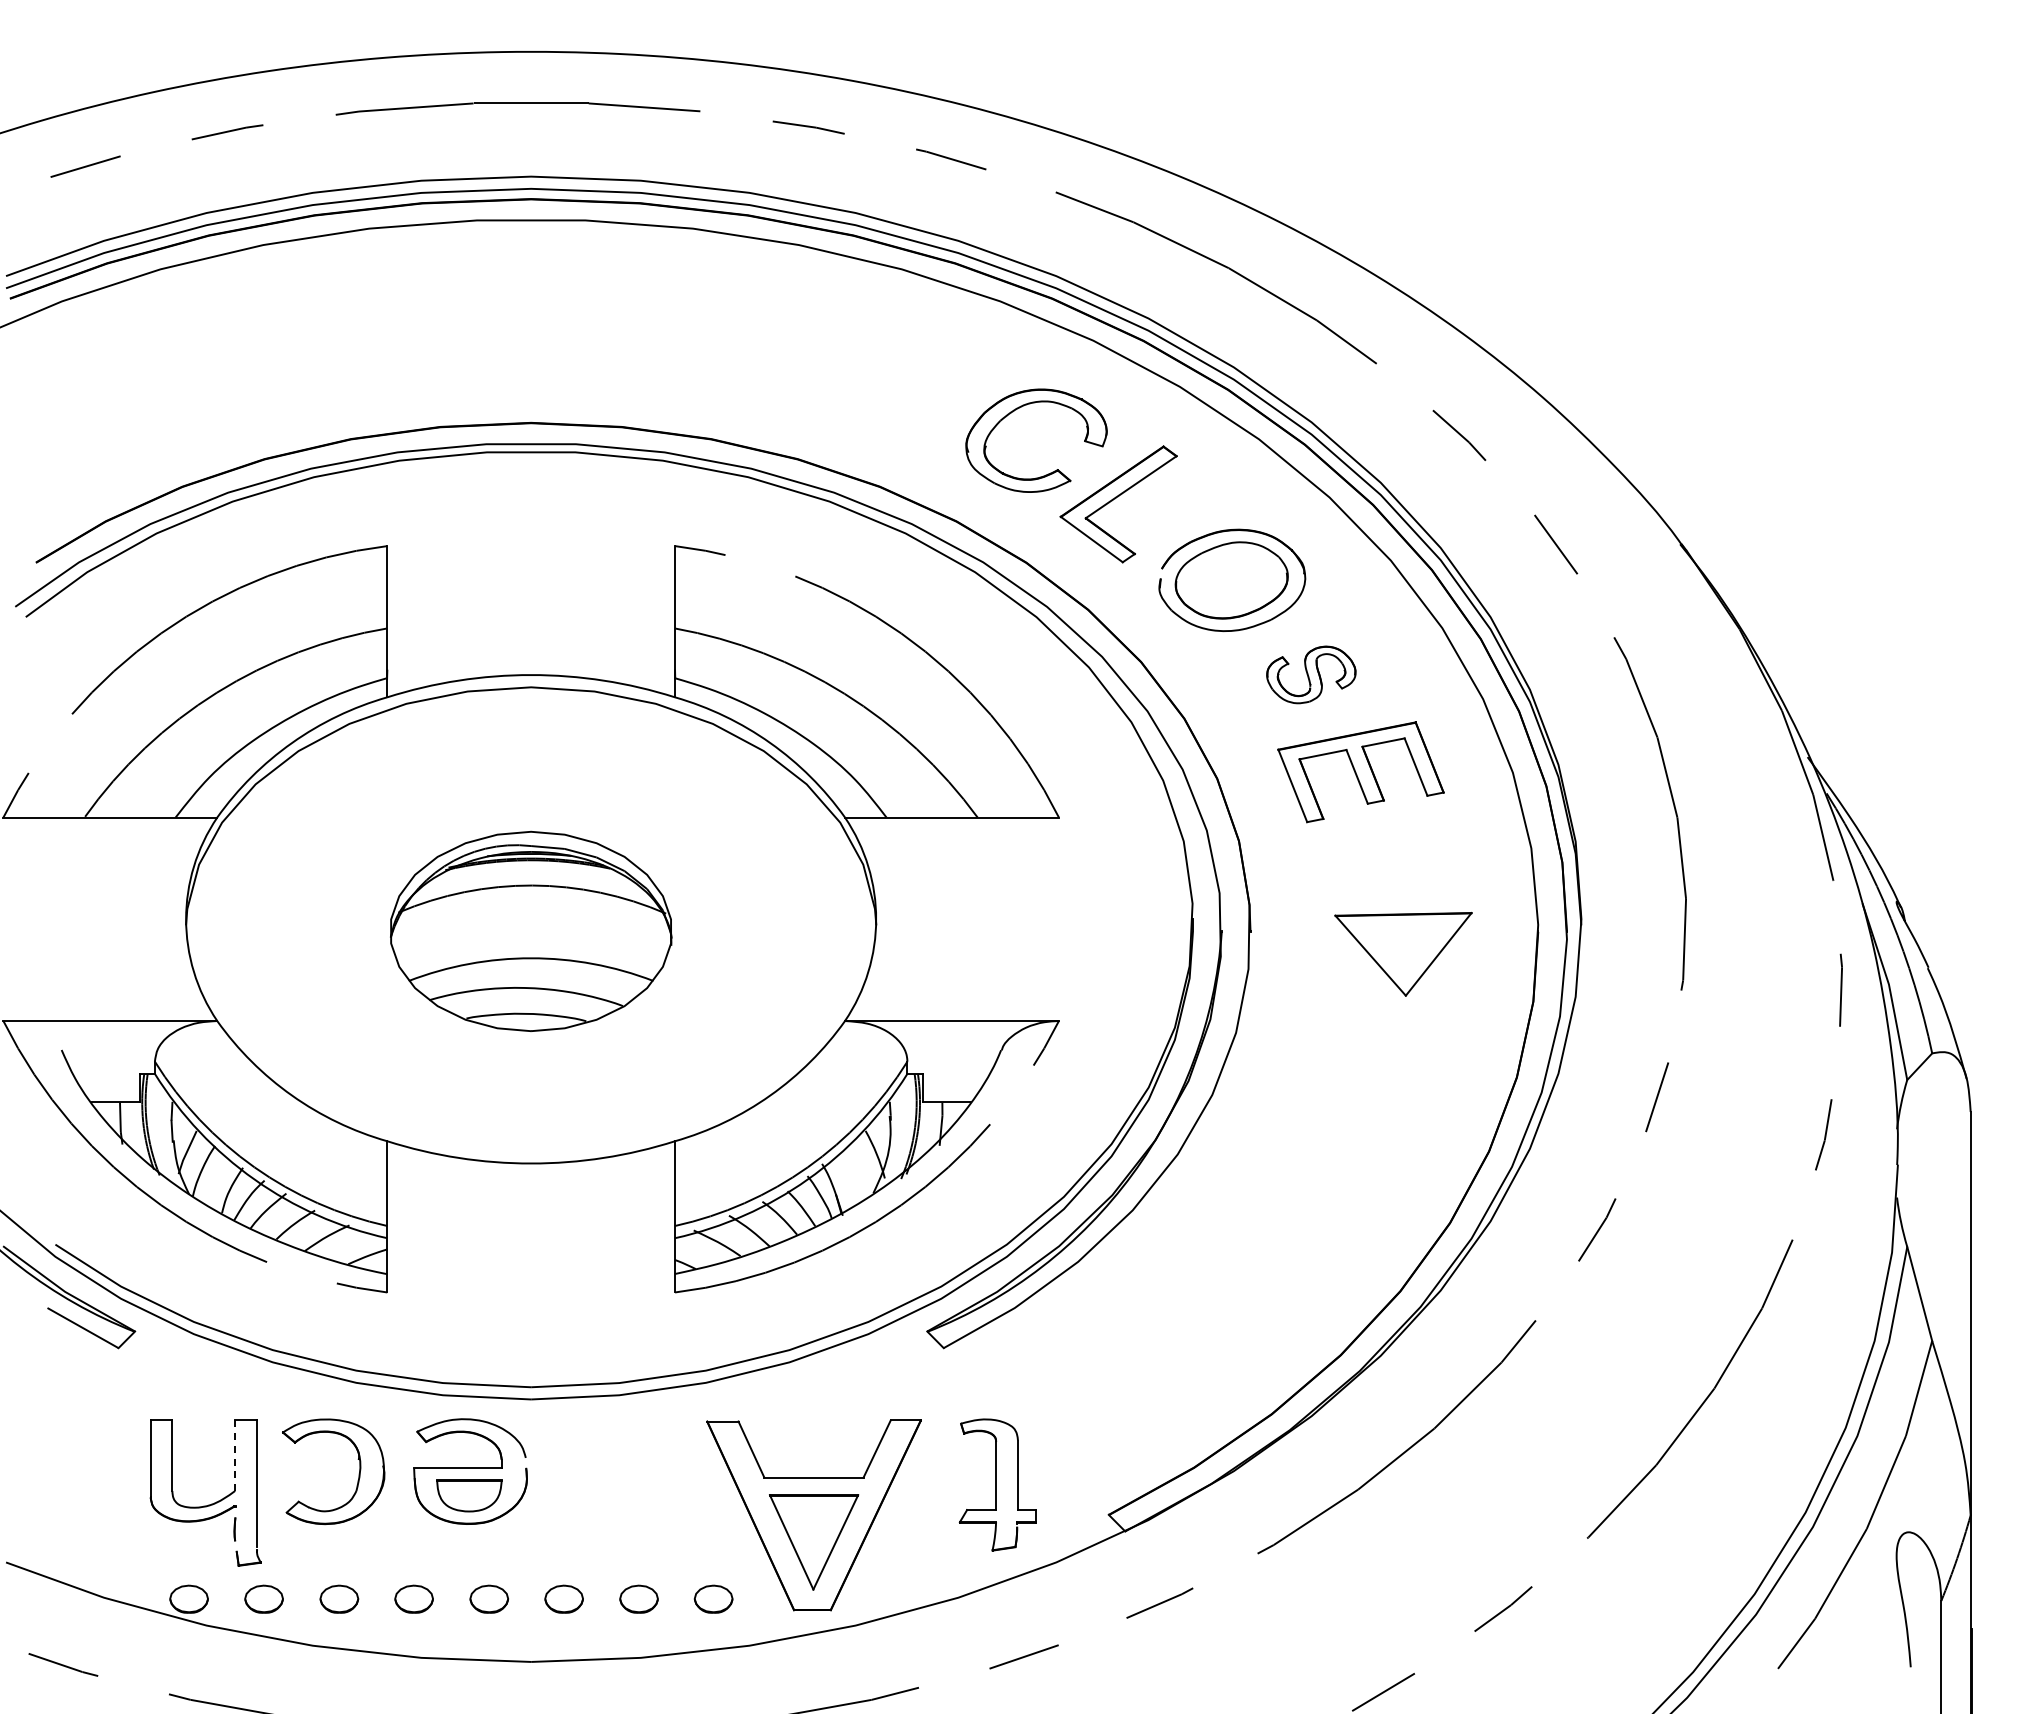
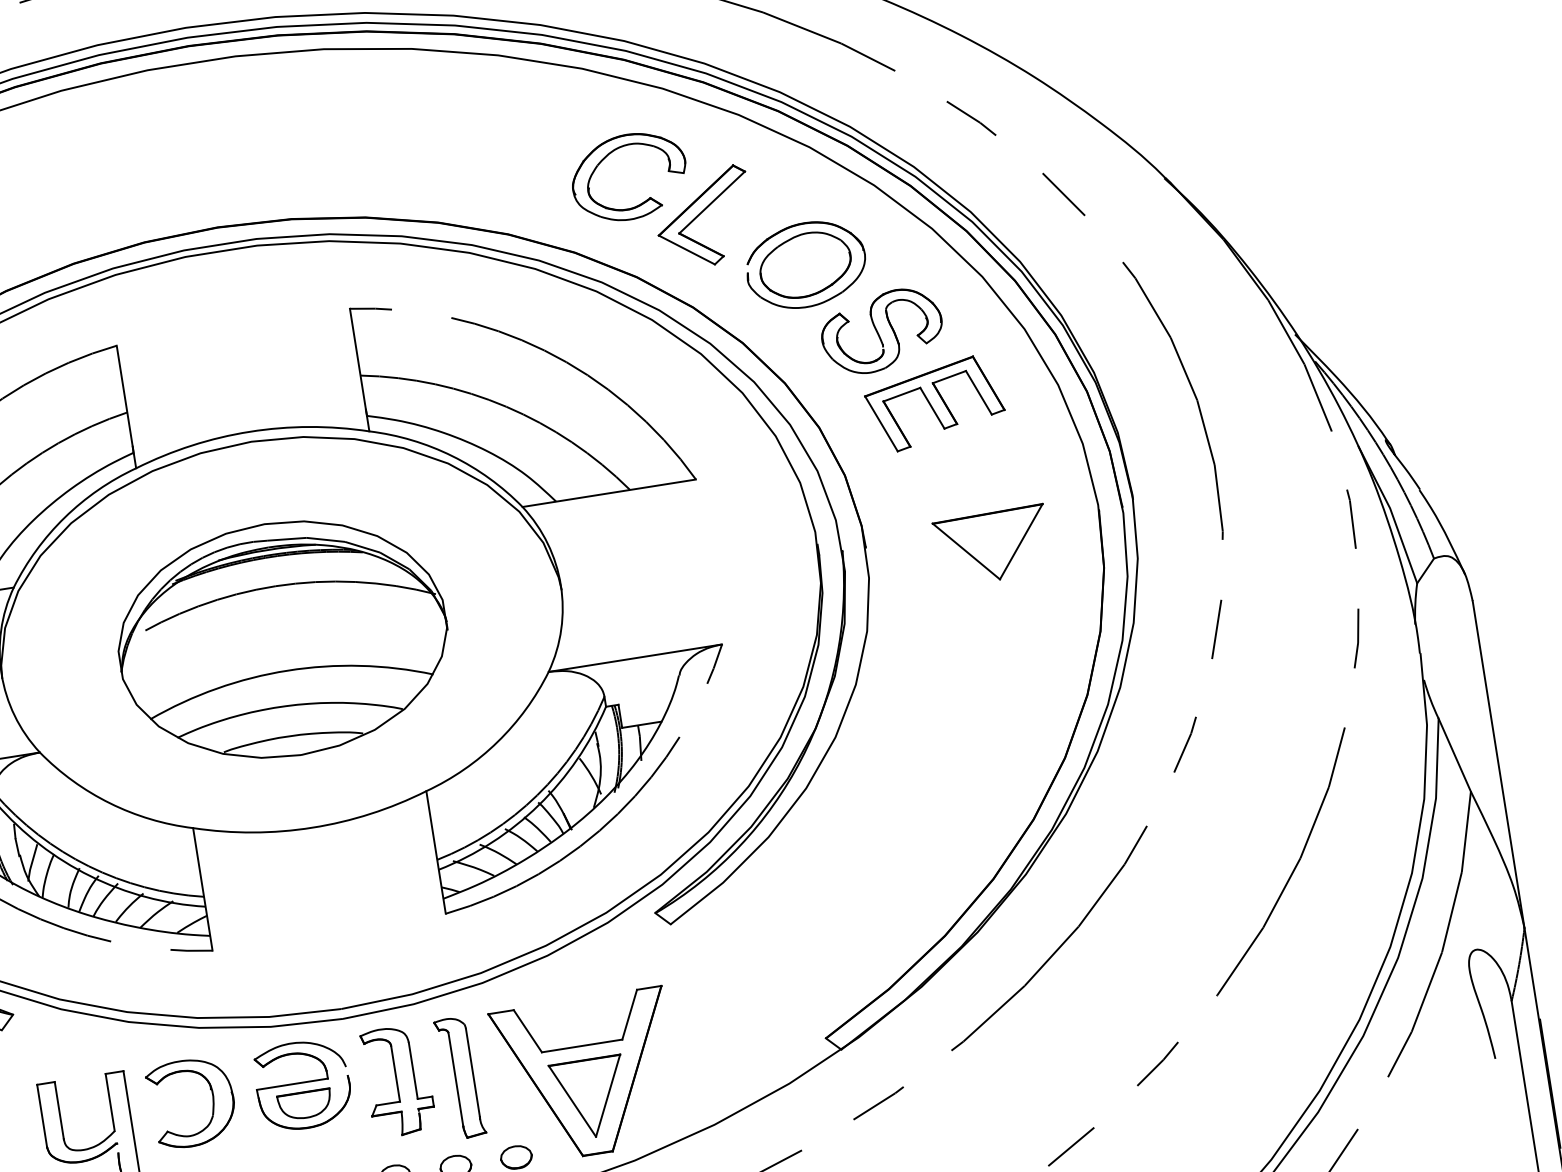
part: (1311, 674) -> (882, 331), size x1.67
part: (530, 931) -> (282, 639), size x1.43
line: (235, 1456) -> (110, 1103), dashed -> solid
part: (997, 1484) -> (397, 1080), moved
part: (660, 1492) -> (459, 1077), added

